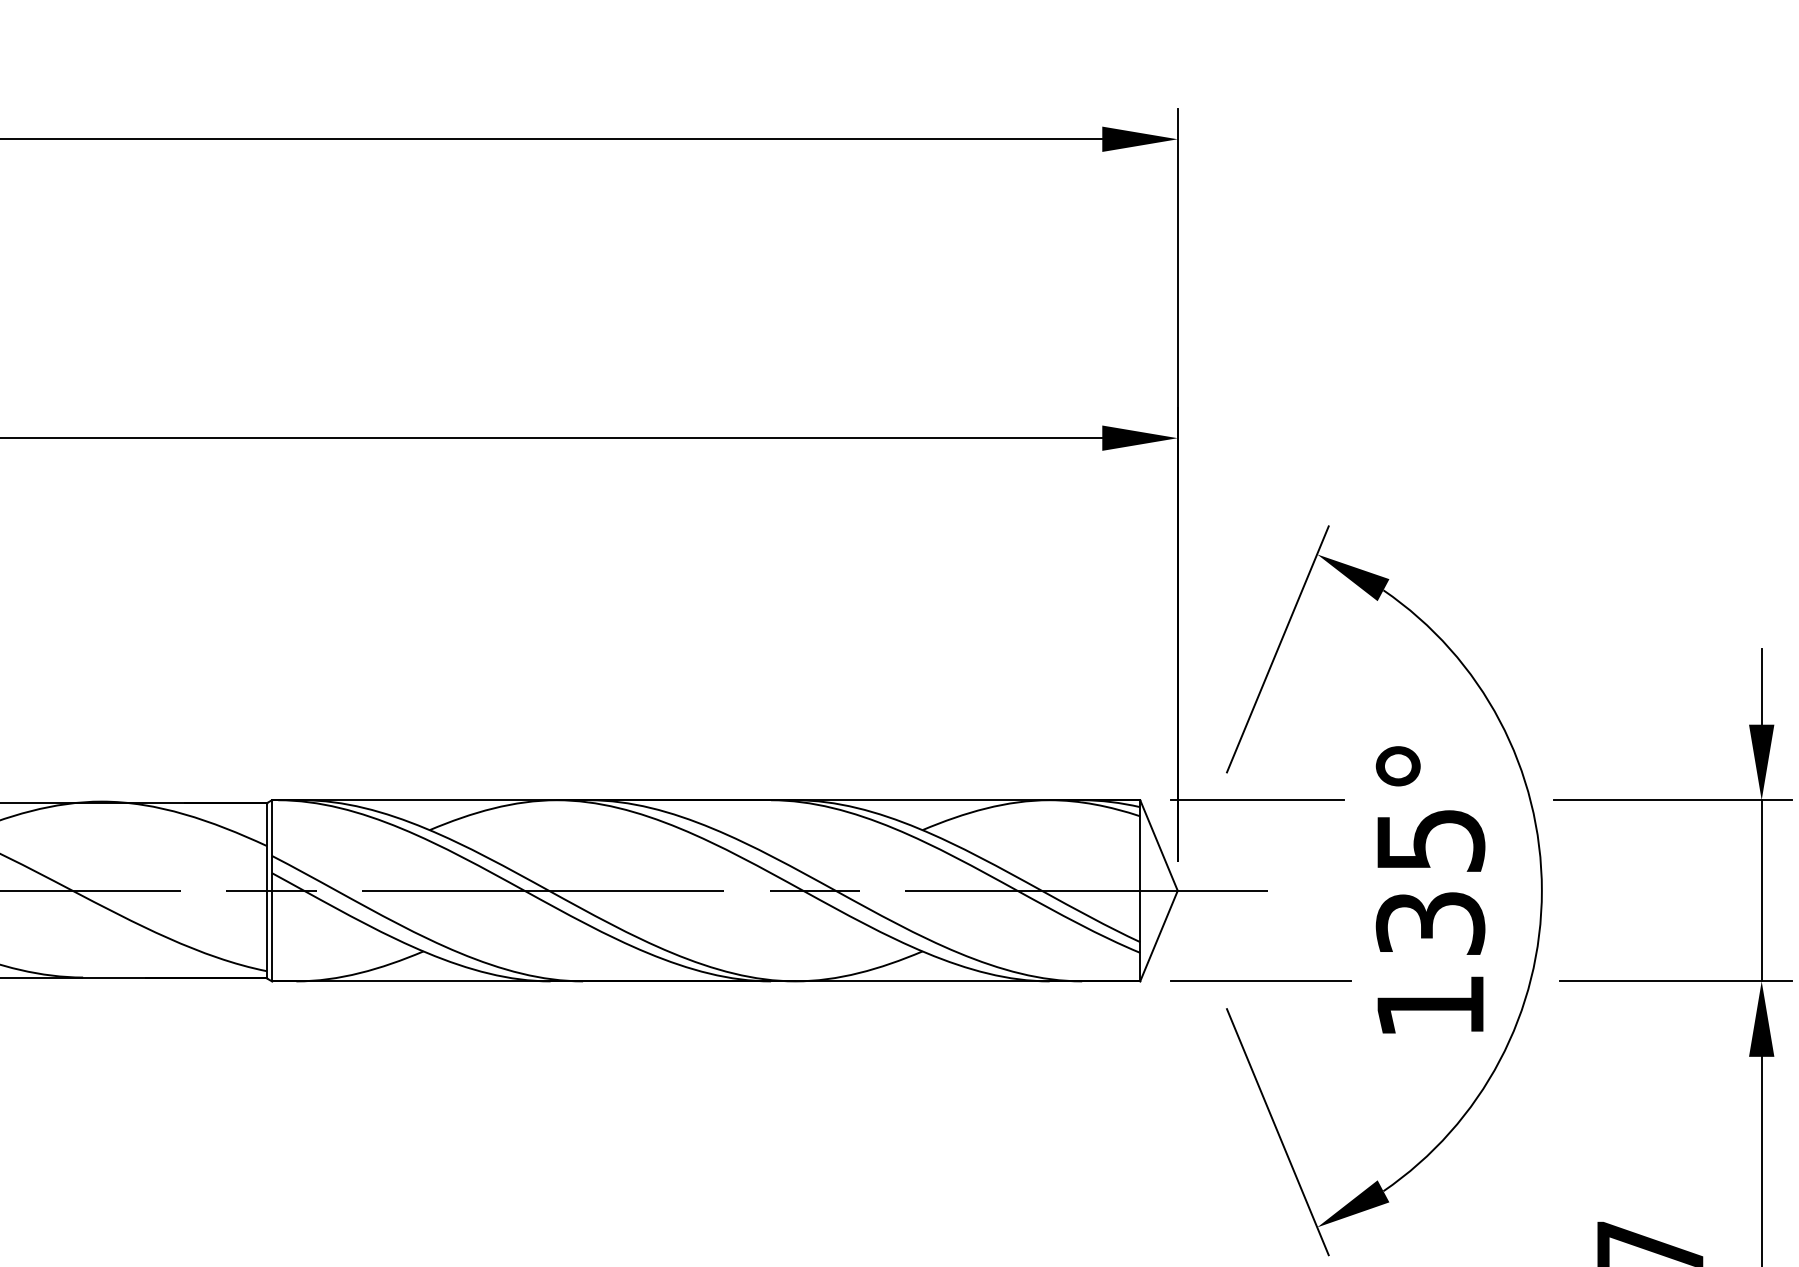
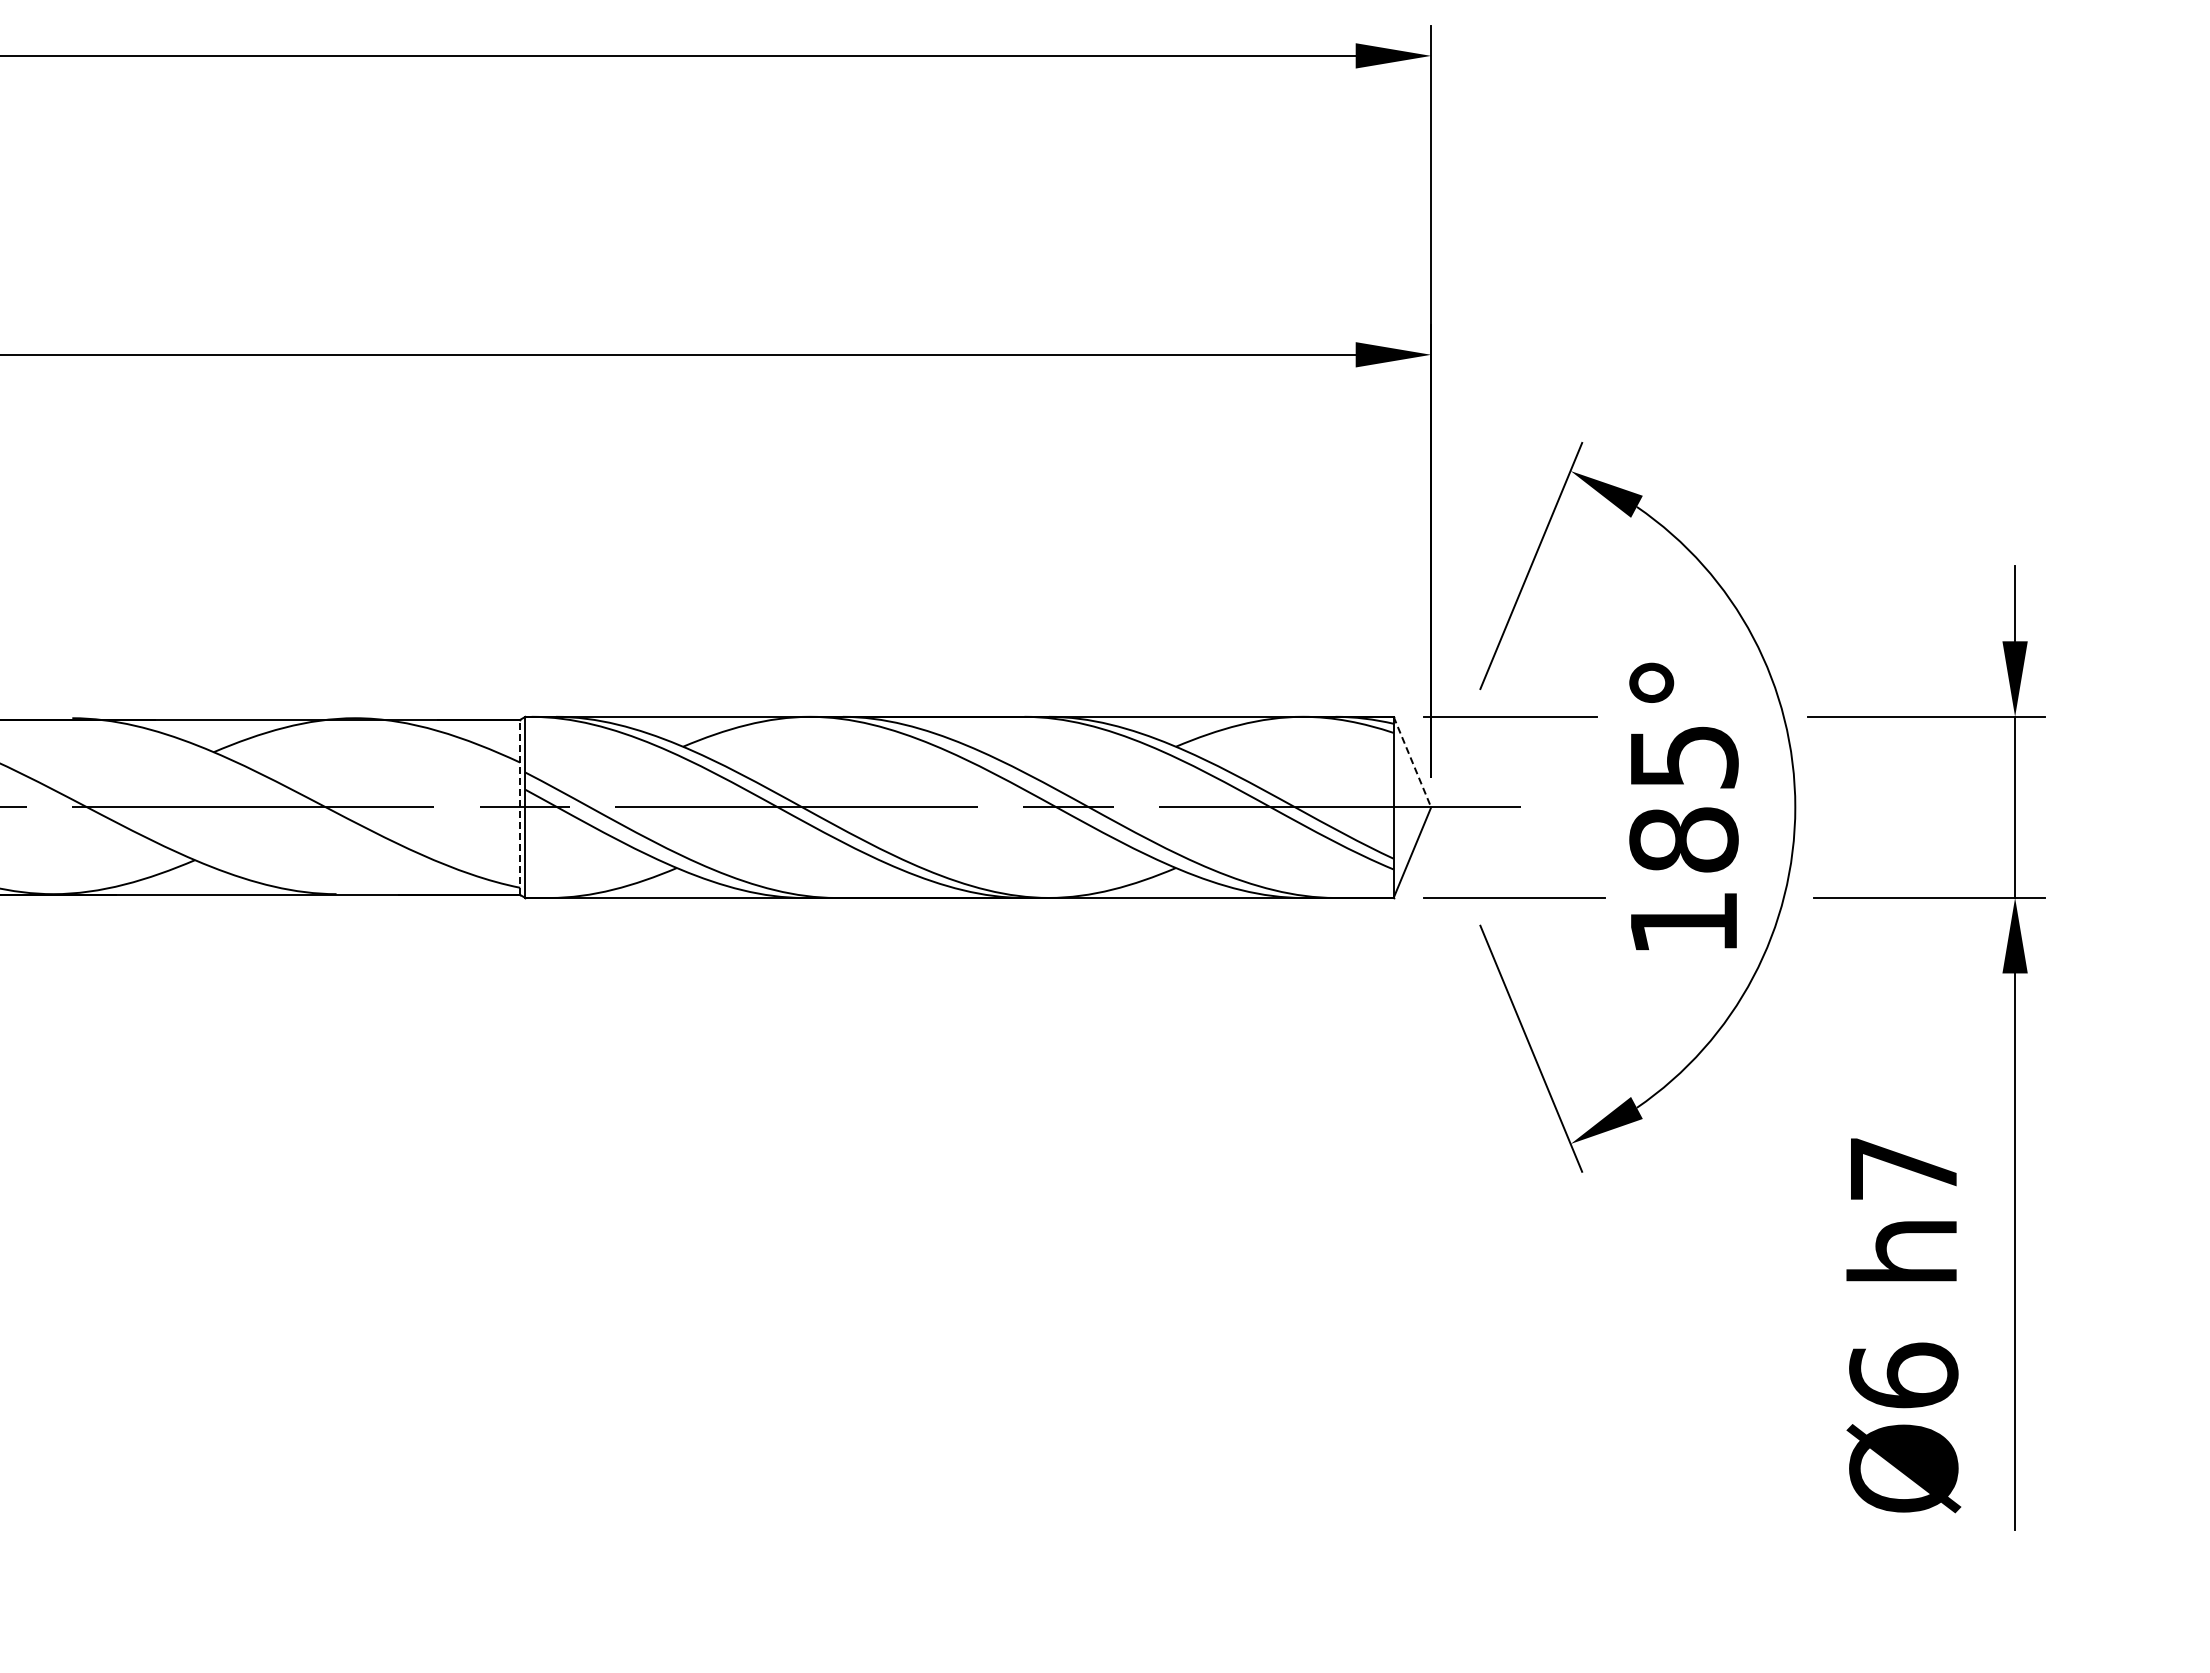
line: (1159, 845) -> (1412, 762), solid -> dashed
line: (267, 890) -> (520, 807), solid -> dashed
text: (1430, 922) -> (1683, 839), 135° -> 185°

